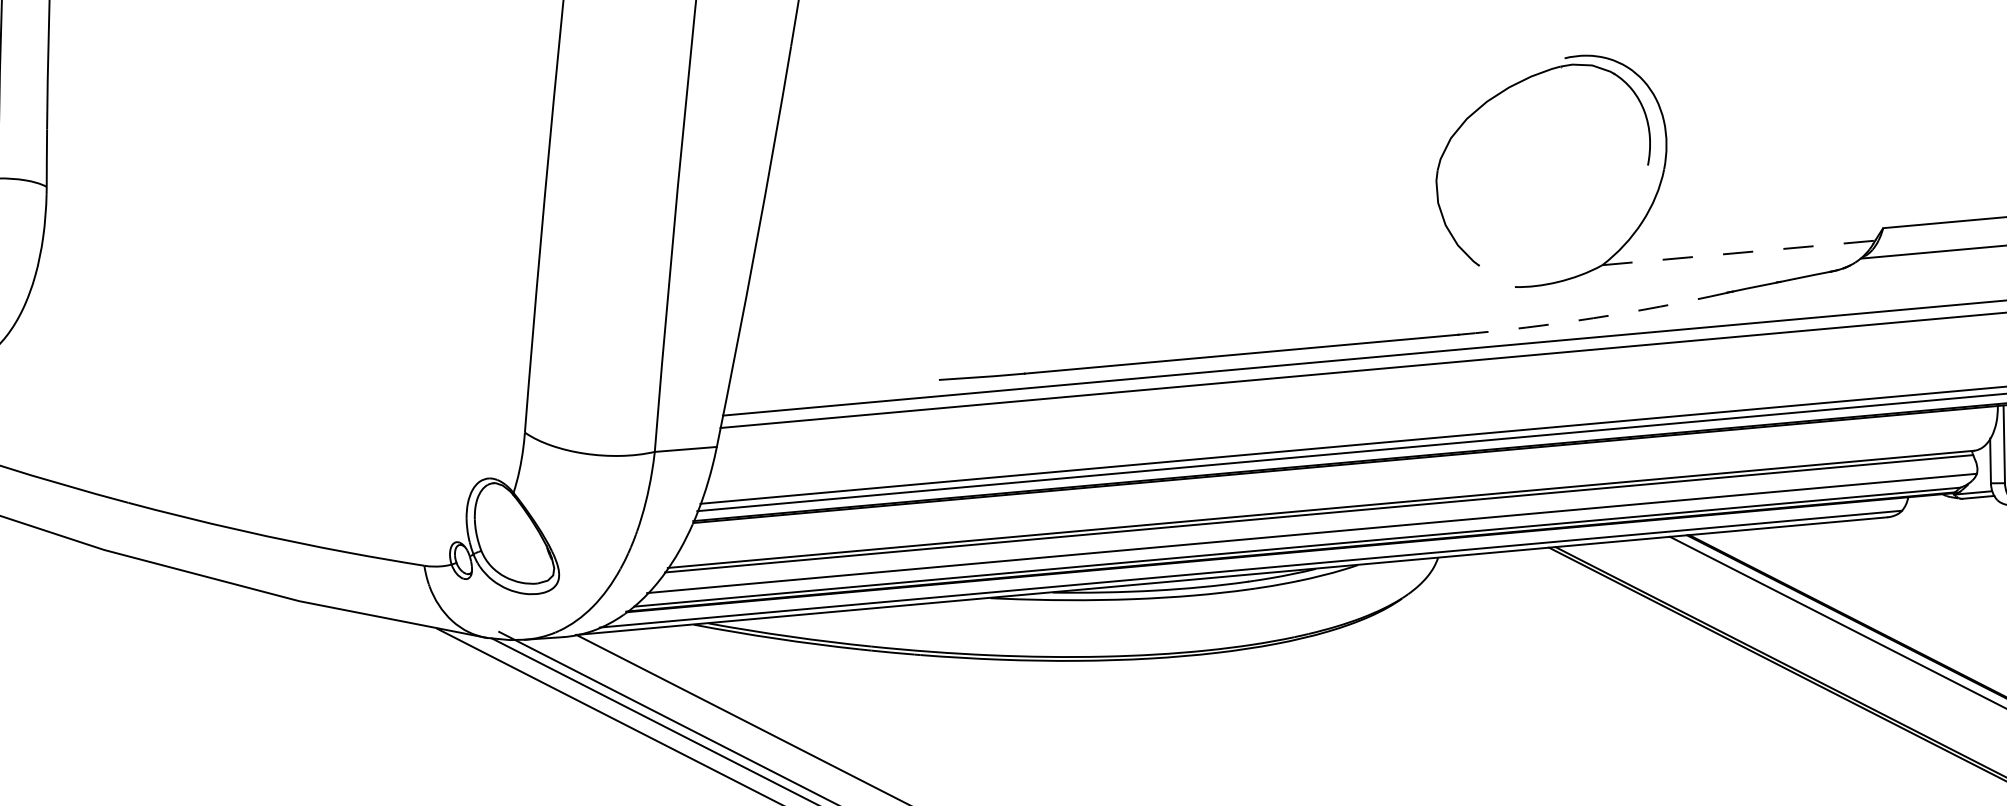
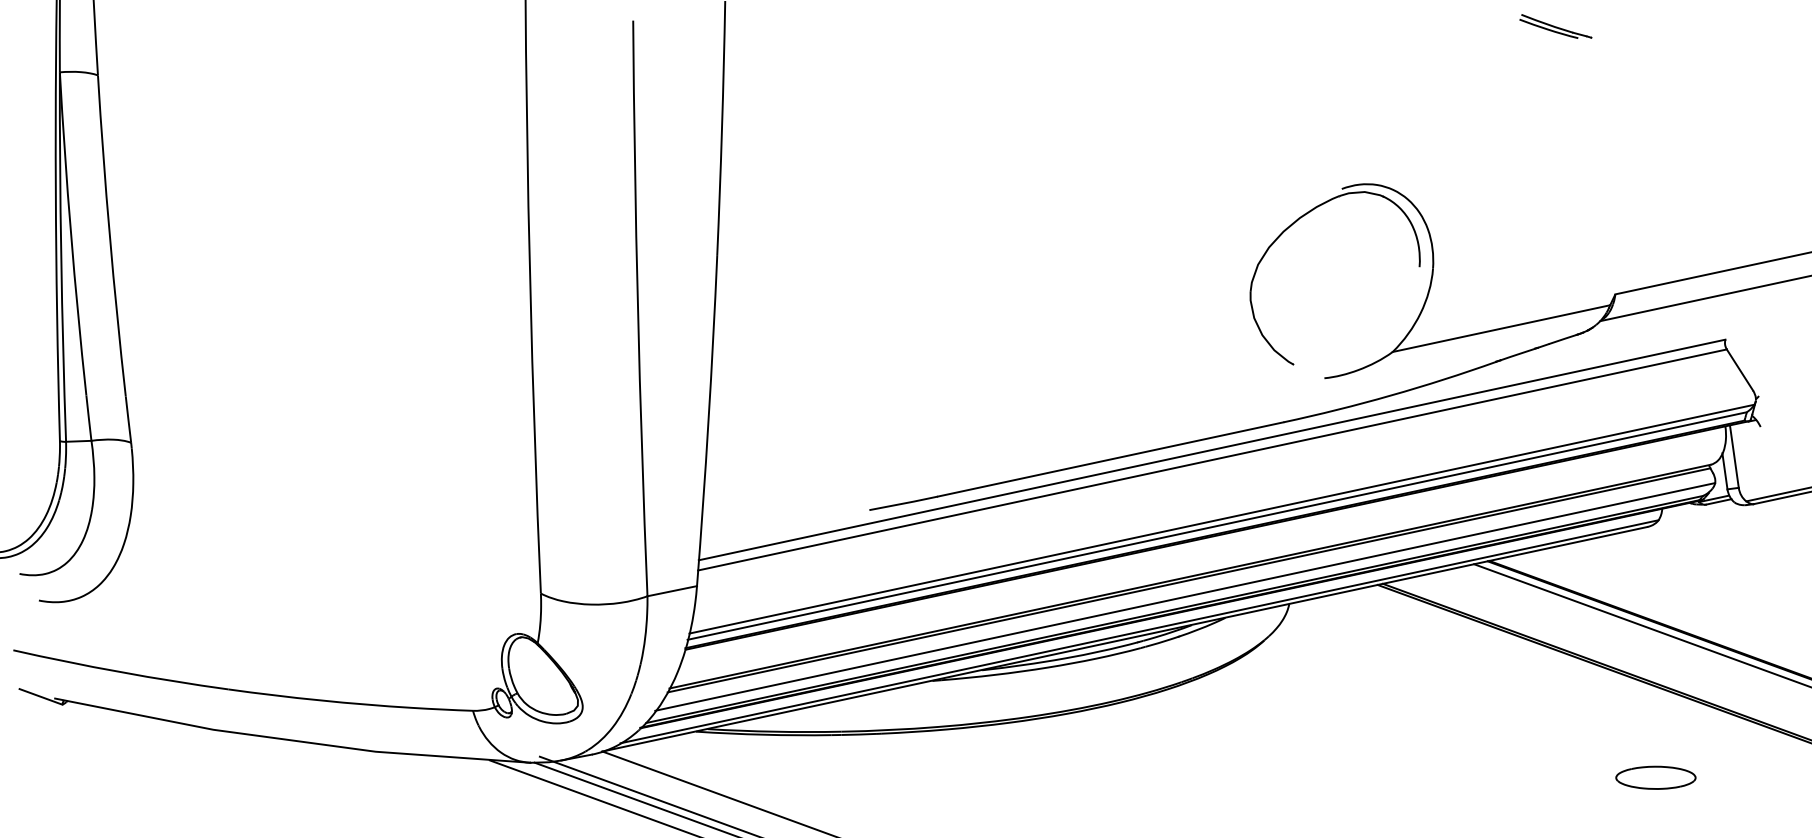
line: (1738, 252) -> (1501, 328), dashed -> solid
arc: (1593, 318) -> (1390, 395), dashed -> solid

